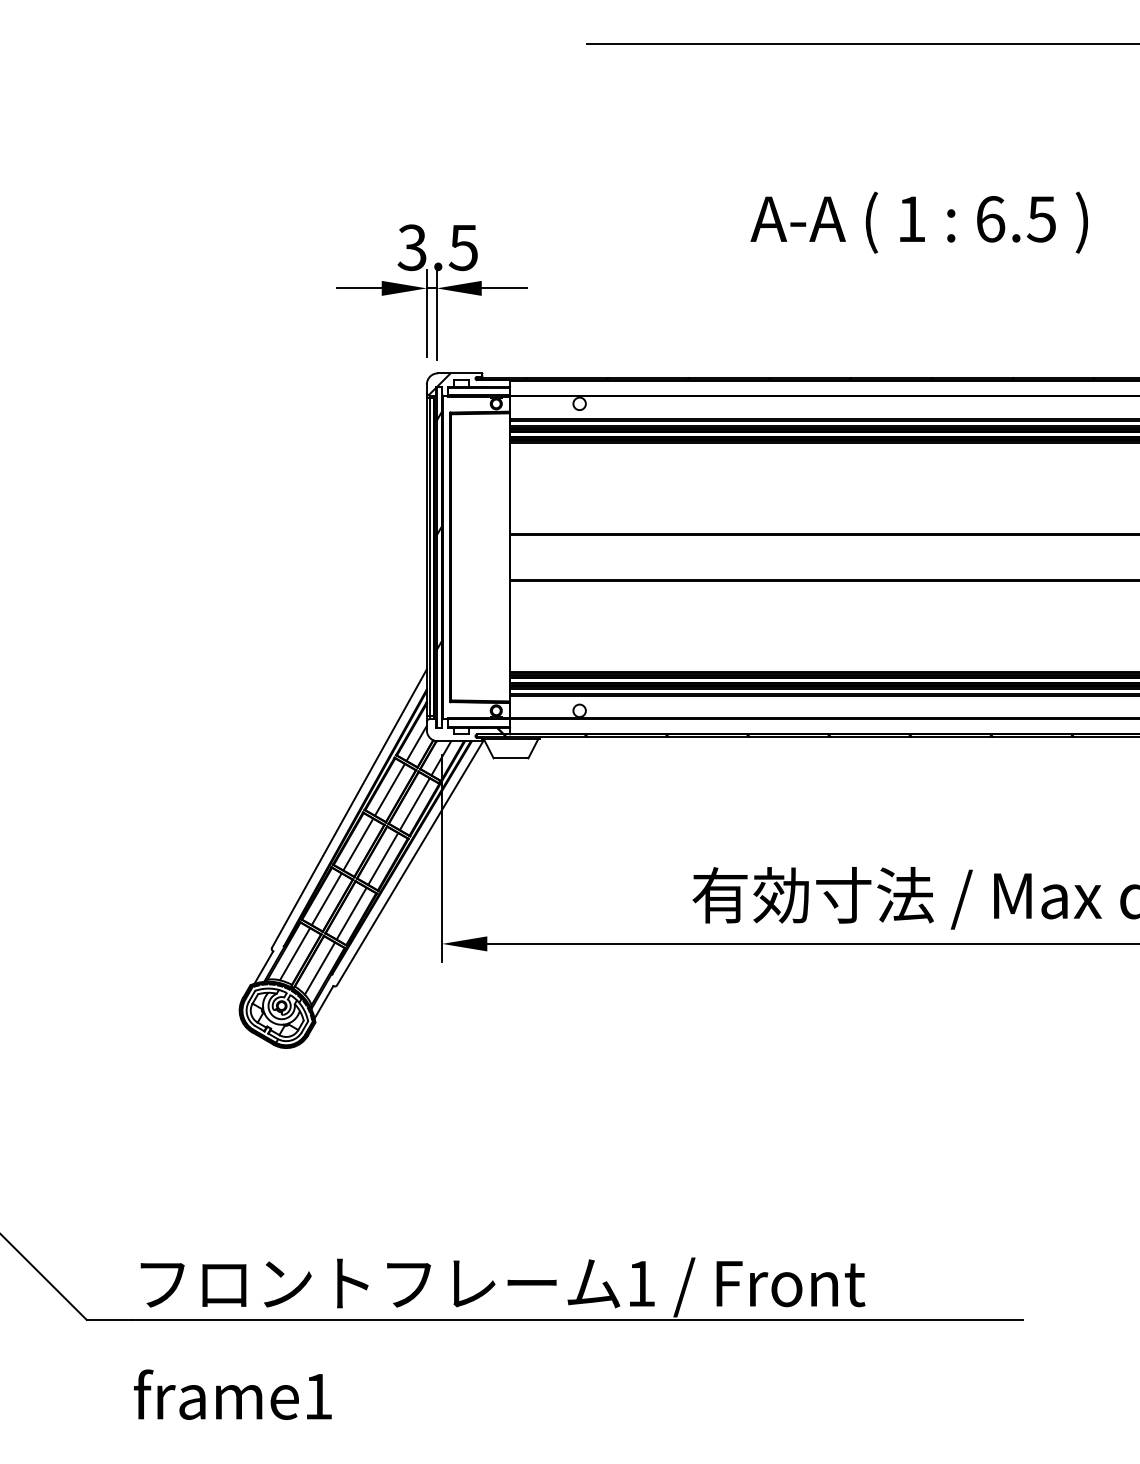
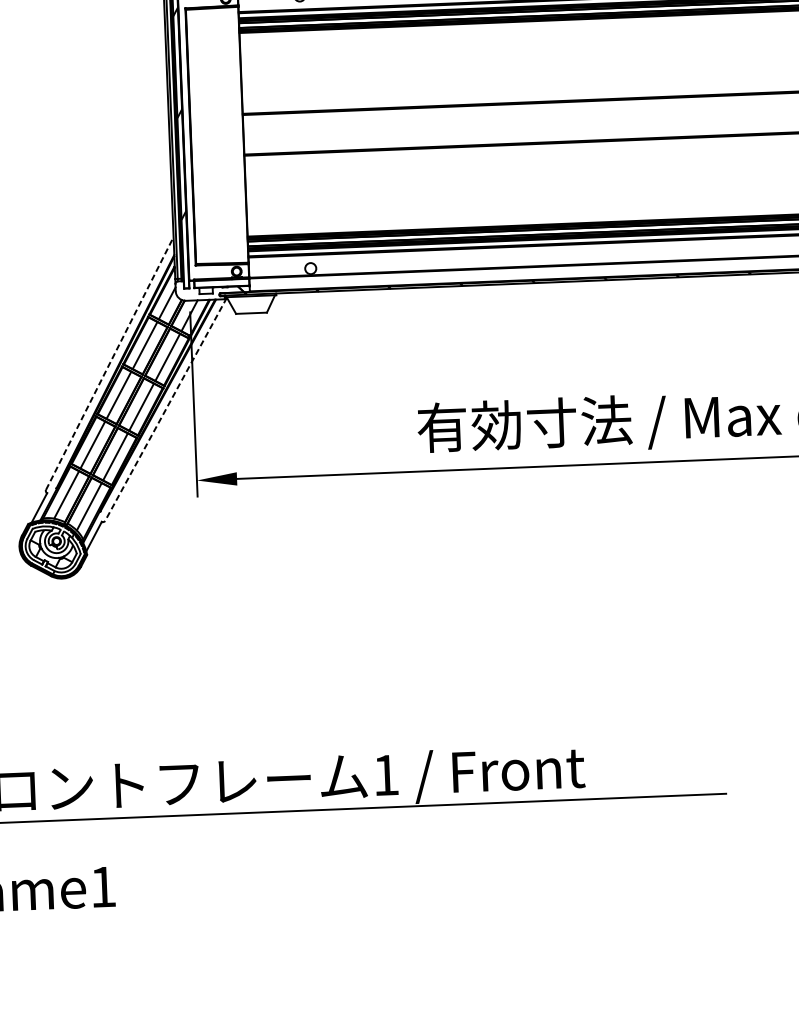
line: (349, 808) -> (109, 363), solid -> dashed
line: (410, 862) -> (165, 409), solid -> dashed

